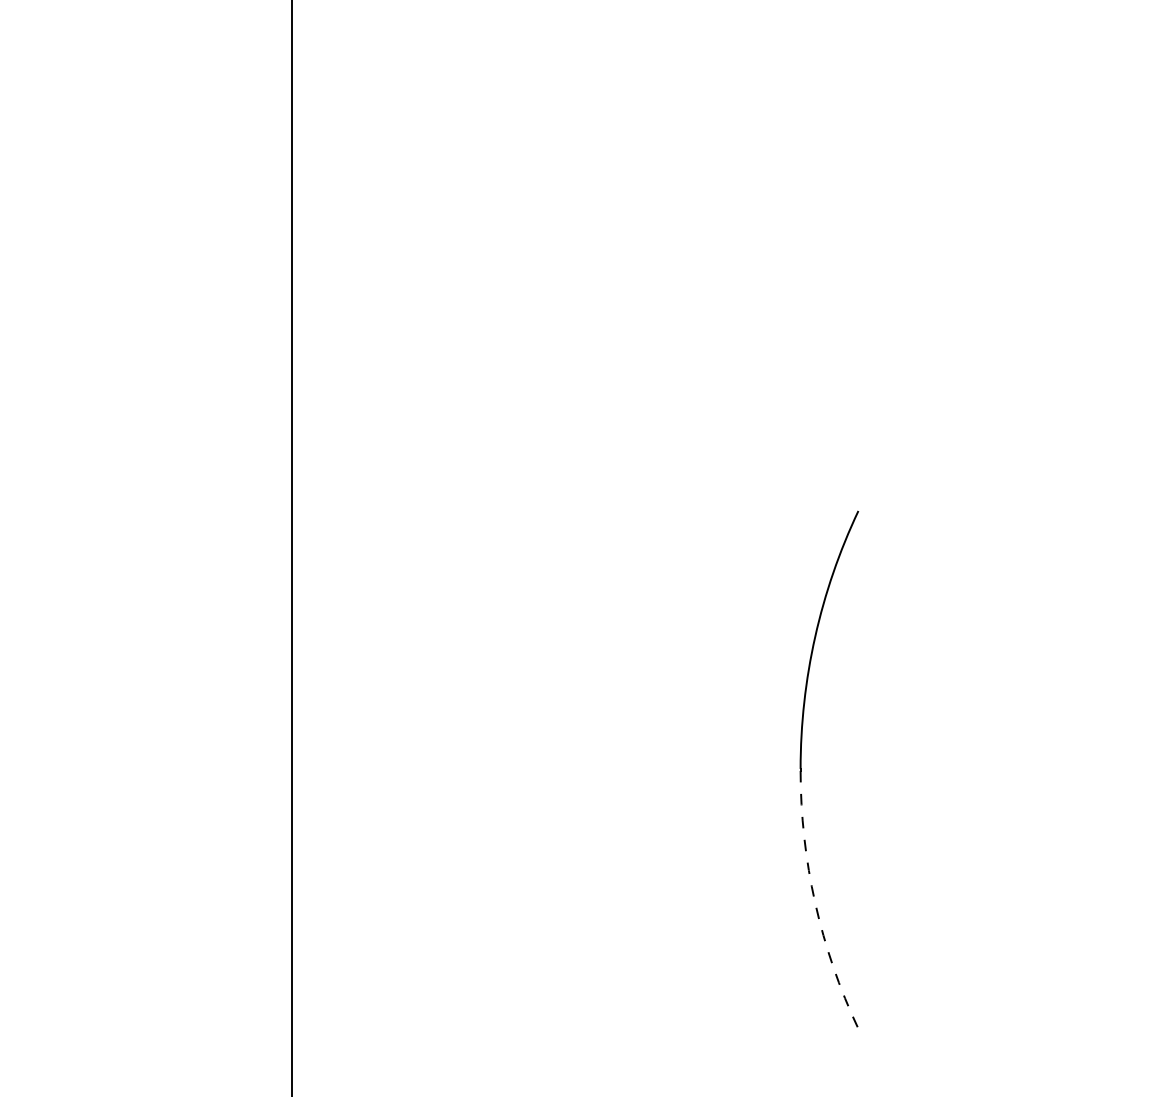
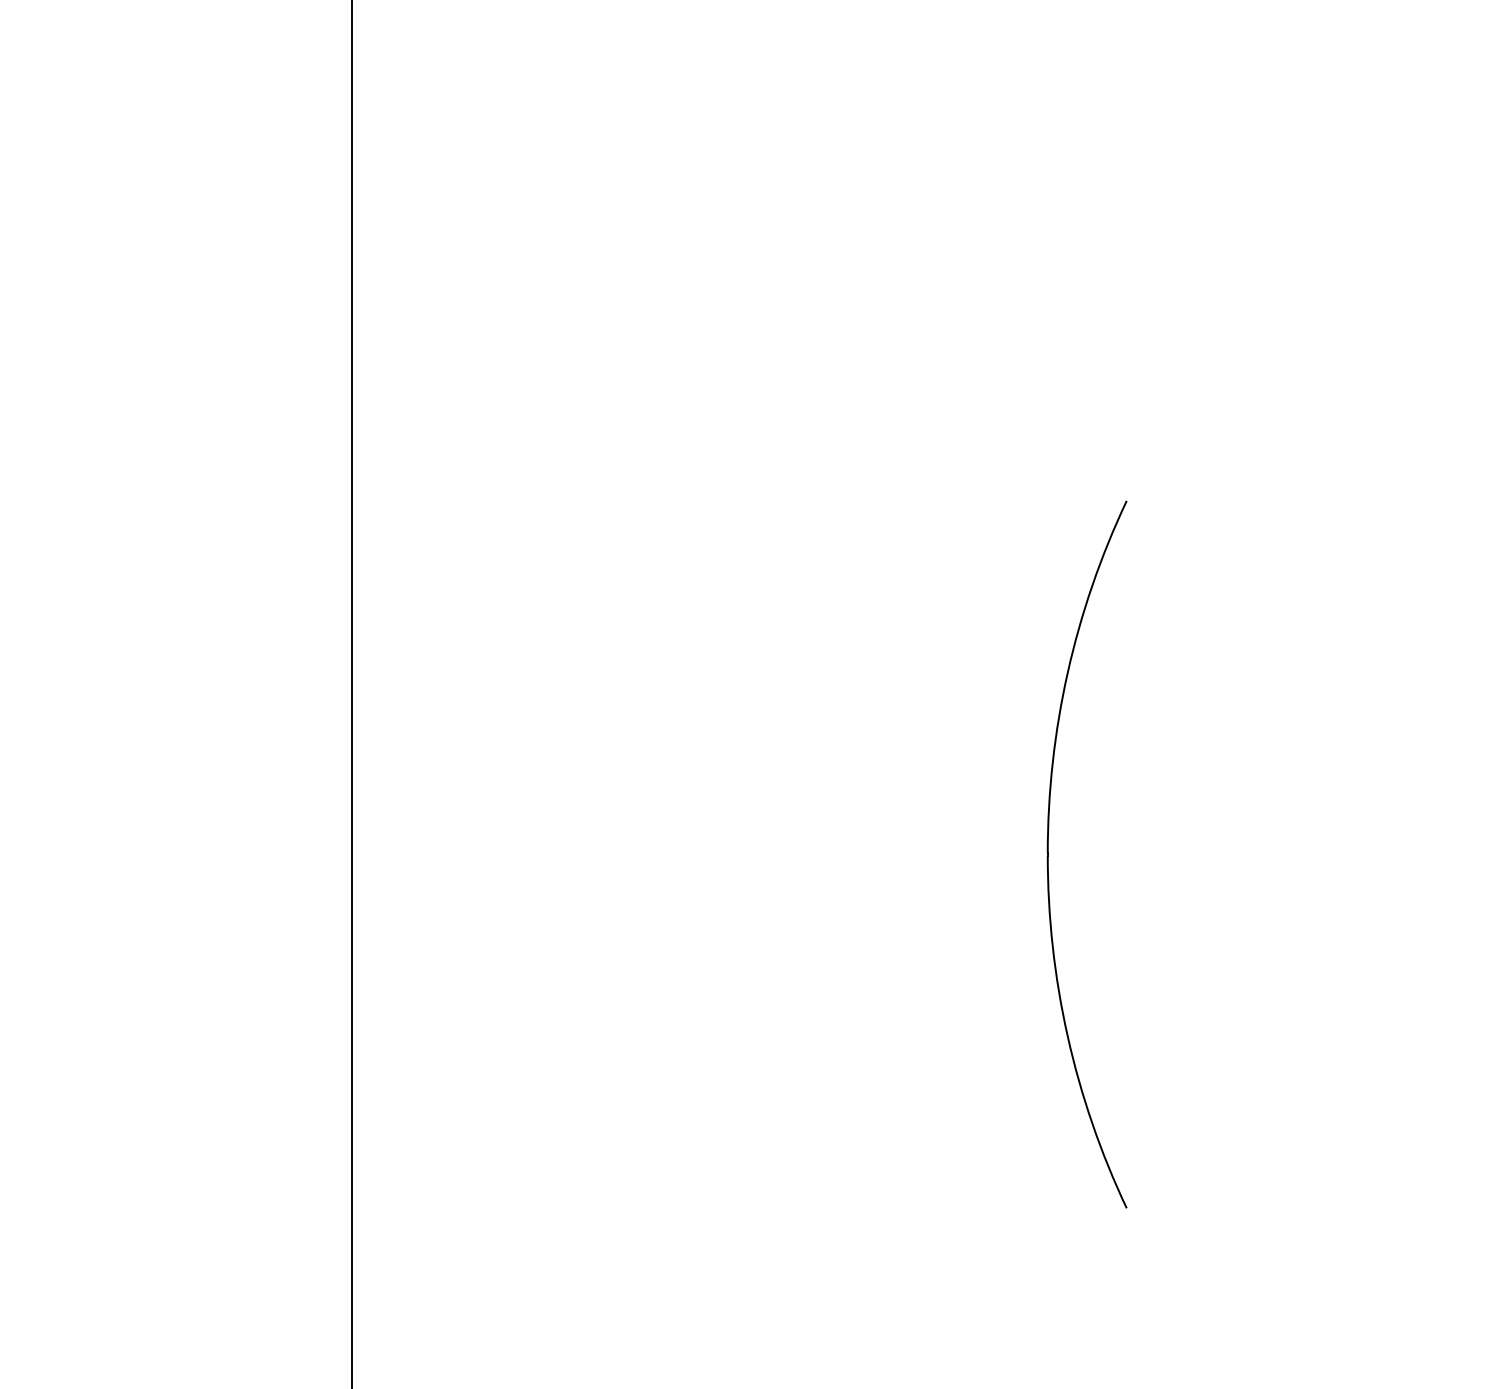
arc: (815, 903) -> (1068, 1037), dashed -> solid

